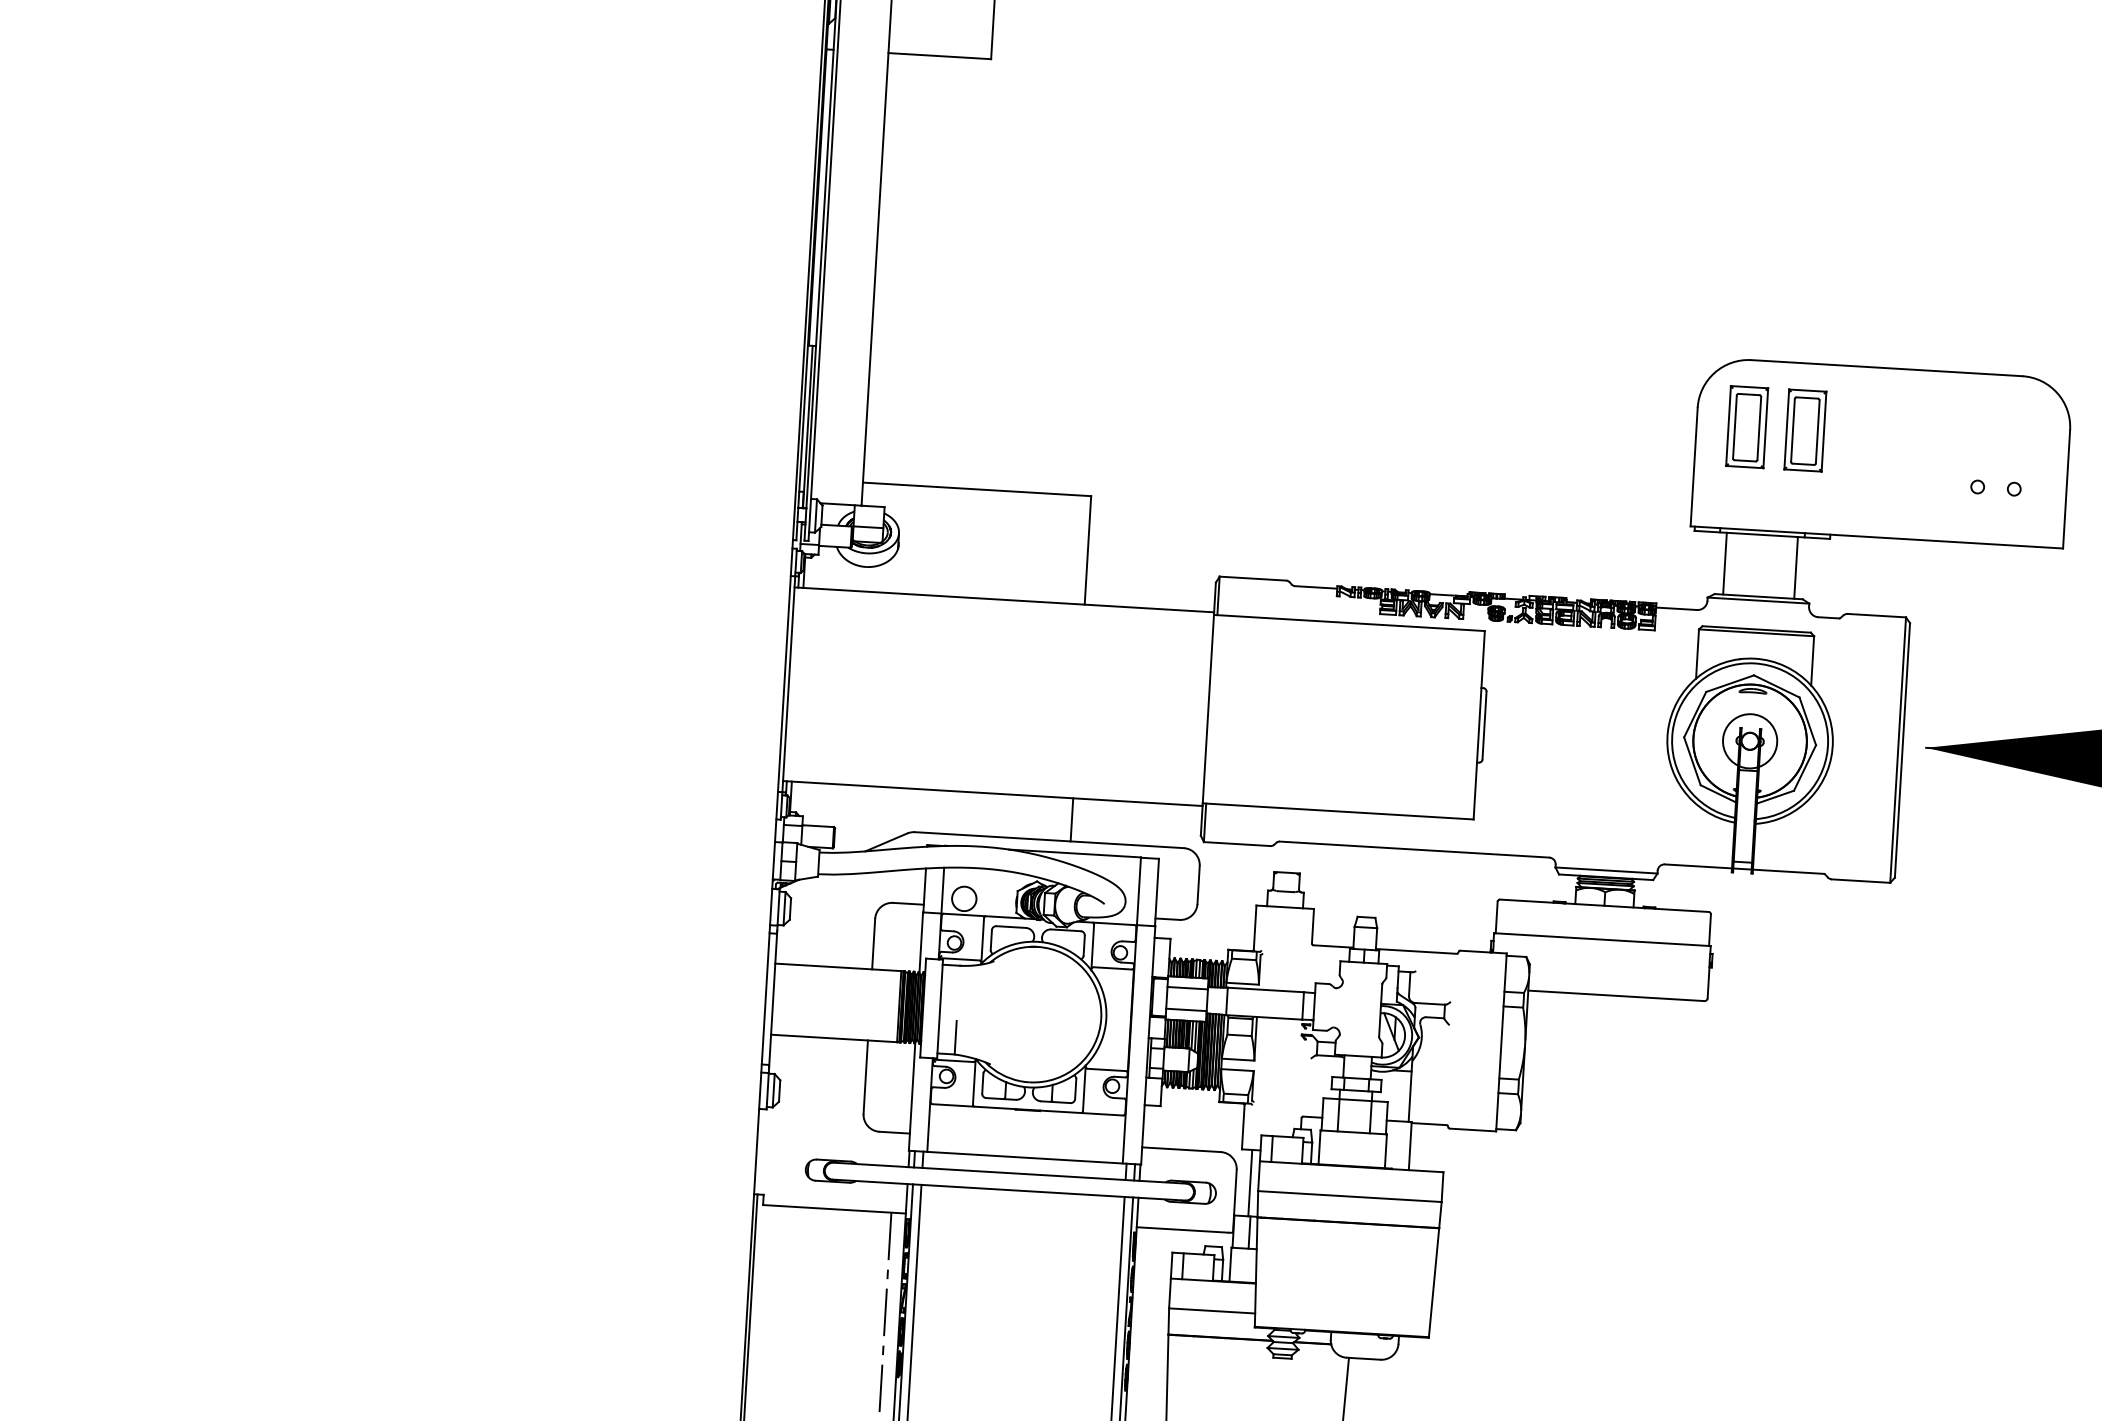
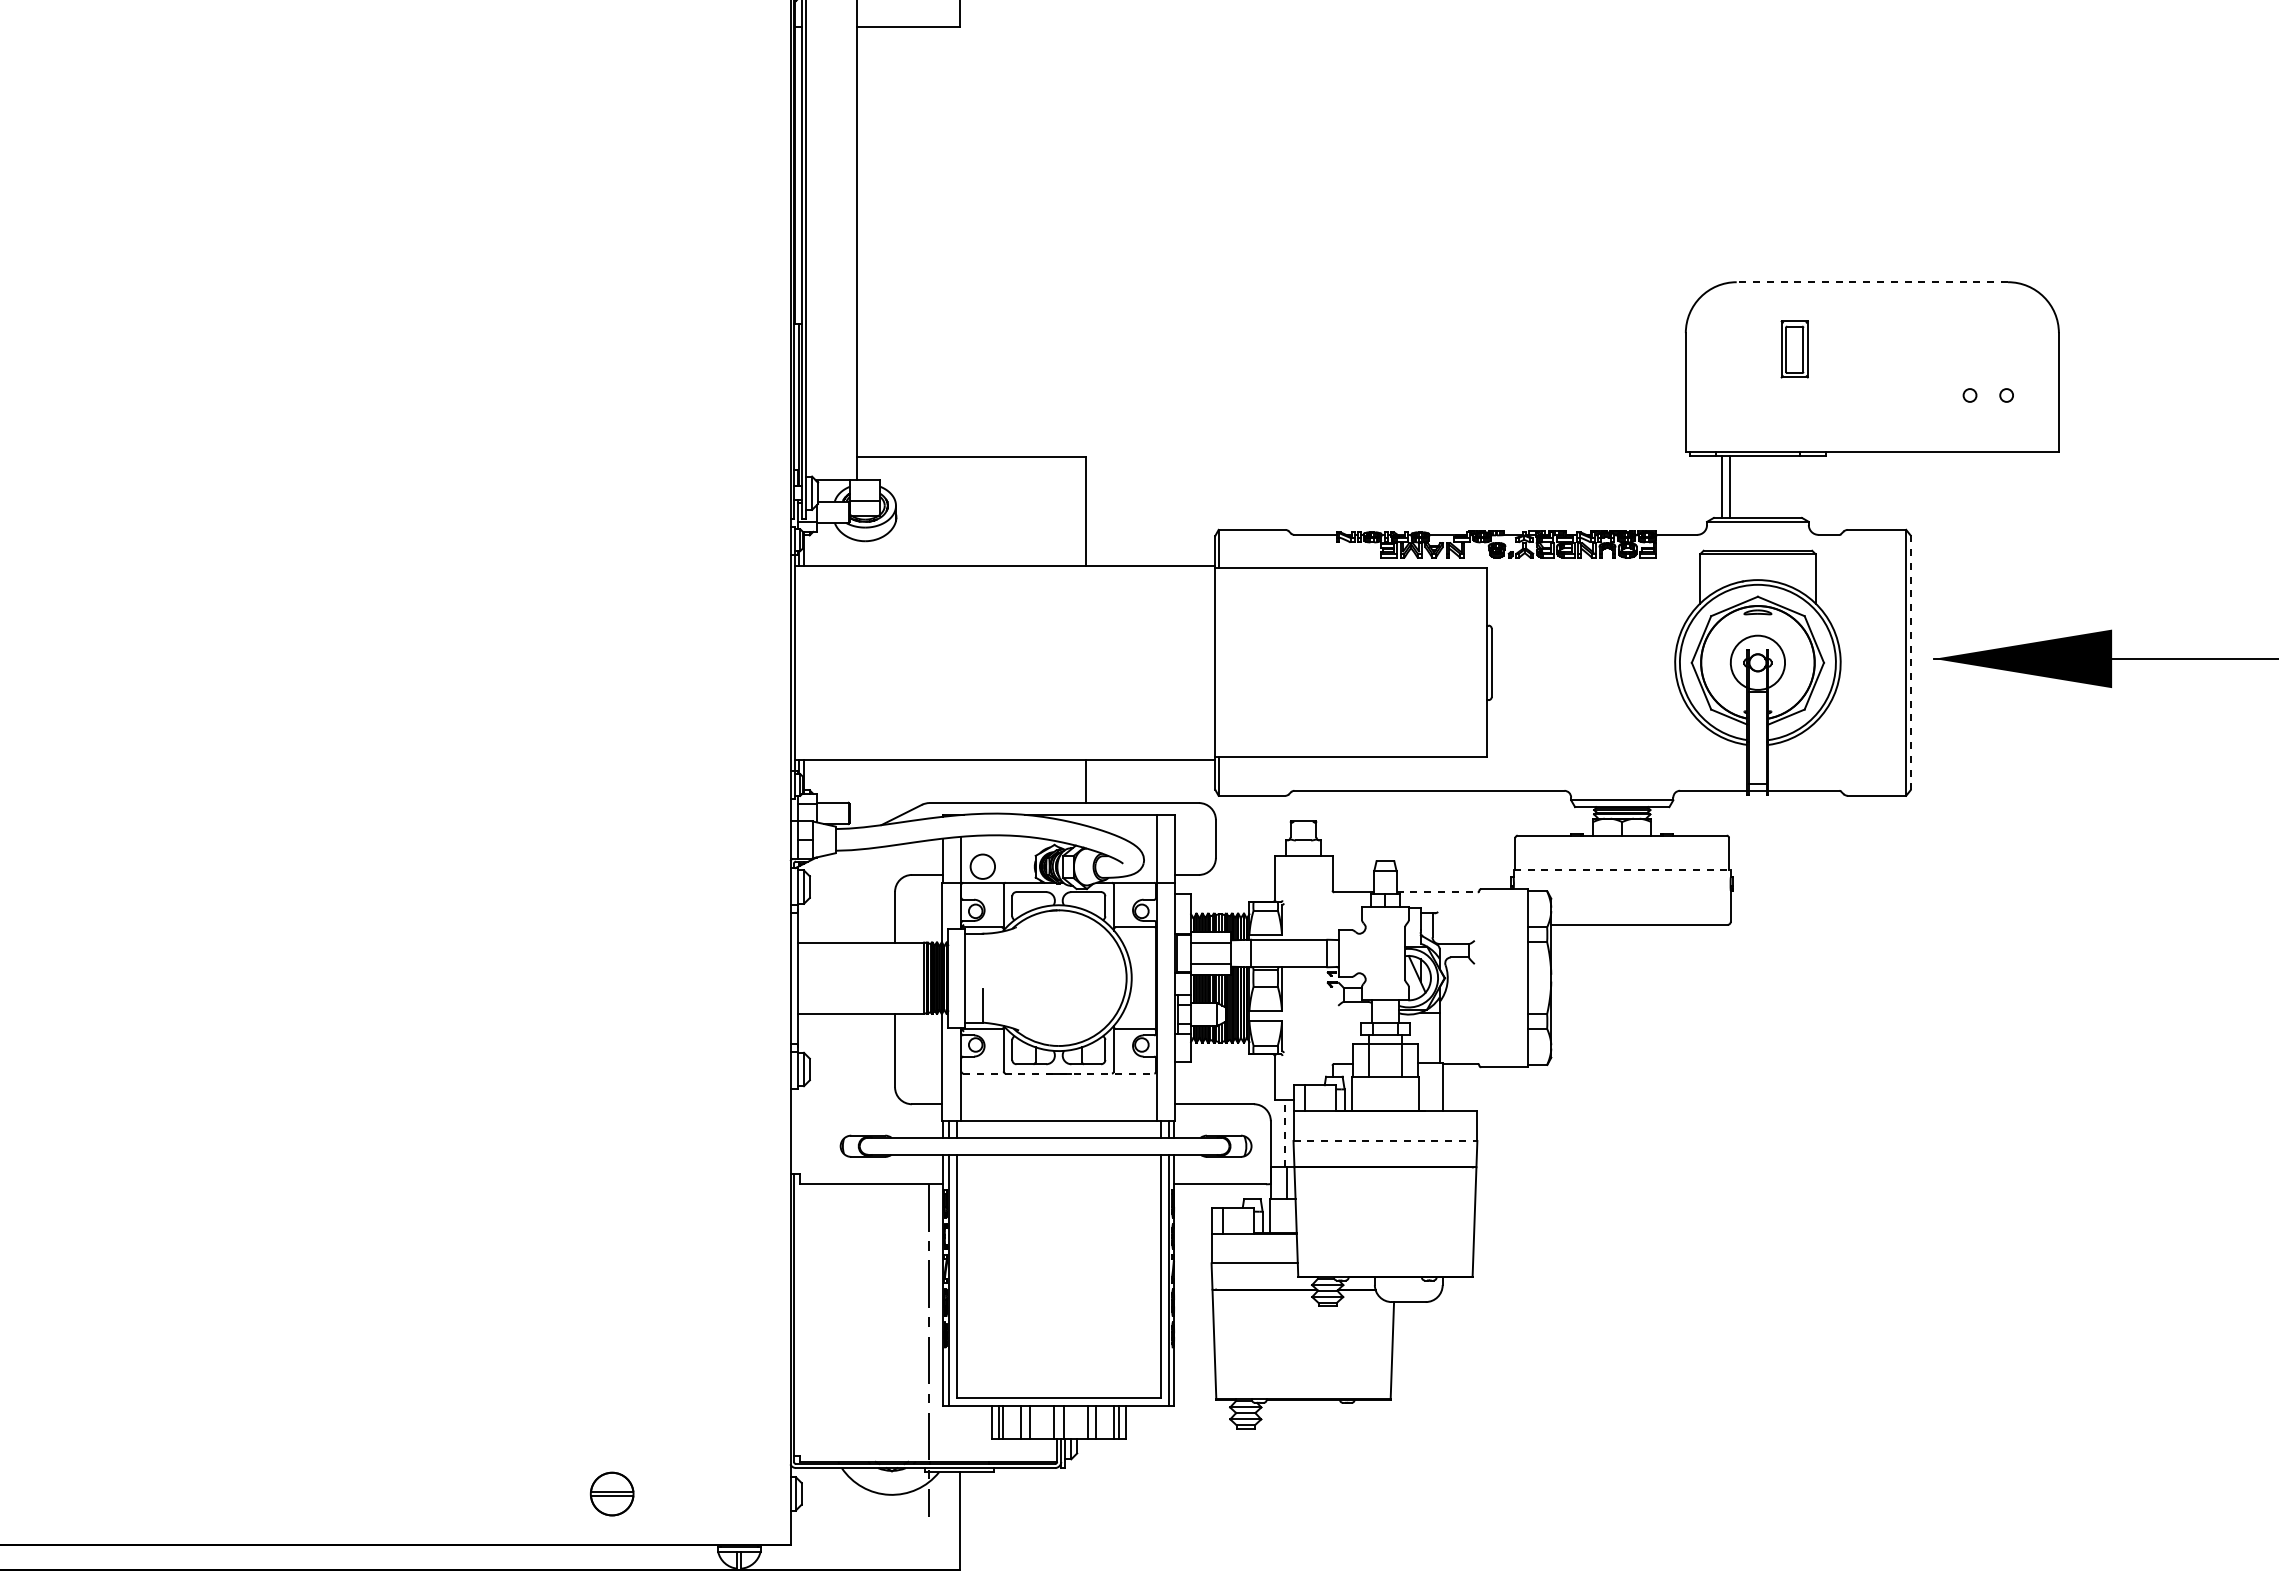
line: (1887, 368) -> (1872, 282), solid -> dashed
part: (1747, 427) -> (1736, 349), removed
part: (1805, 430) -> (1794, 349), size x0.7
line: (1796, 567) -> (1729, 486), moved
line: (1902, 750) -> (1910, 662), solid -> dashed
line: (1602, 939) -> (1622, 869), solid -> dashed
line: (1416, 951) -> (1437, 892), solid -> dashed
line: (1028, 1109) -> (1059, 1073), solid -> dashed
line: (1250, 1183) -> (1285, 1133), solid -> dashed
line: (1349, 1197) -> (1385, 1141), solid -> dashed

